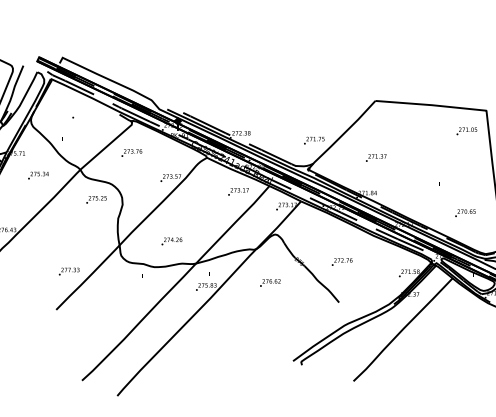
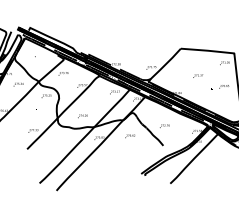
text: (376, 156) -> (198, 75), moved
text: (466, 212) -> (224, 86), moved

